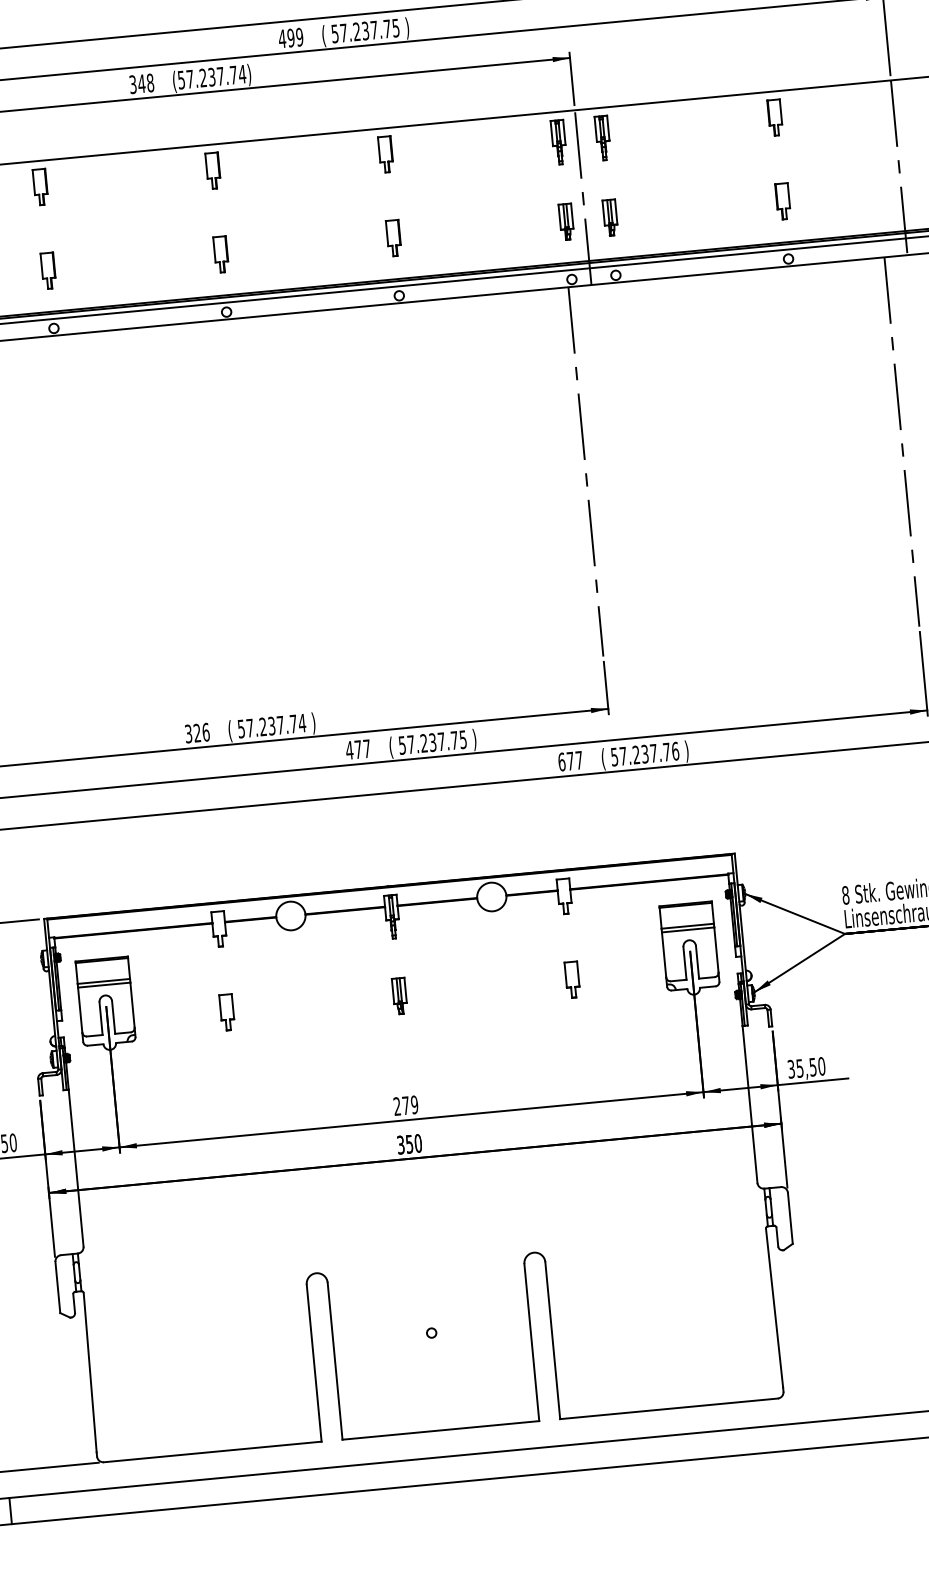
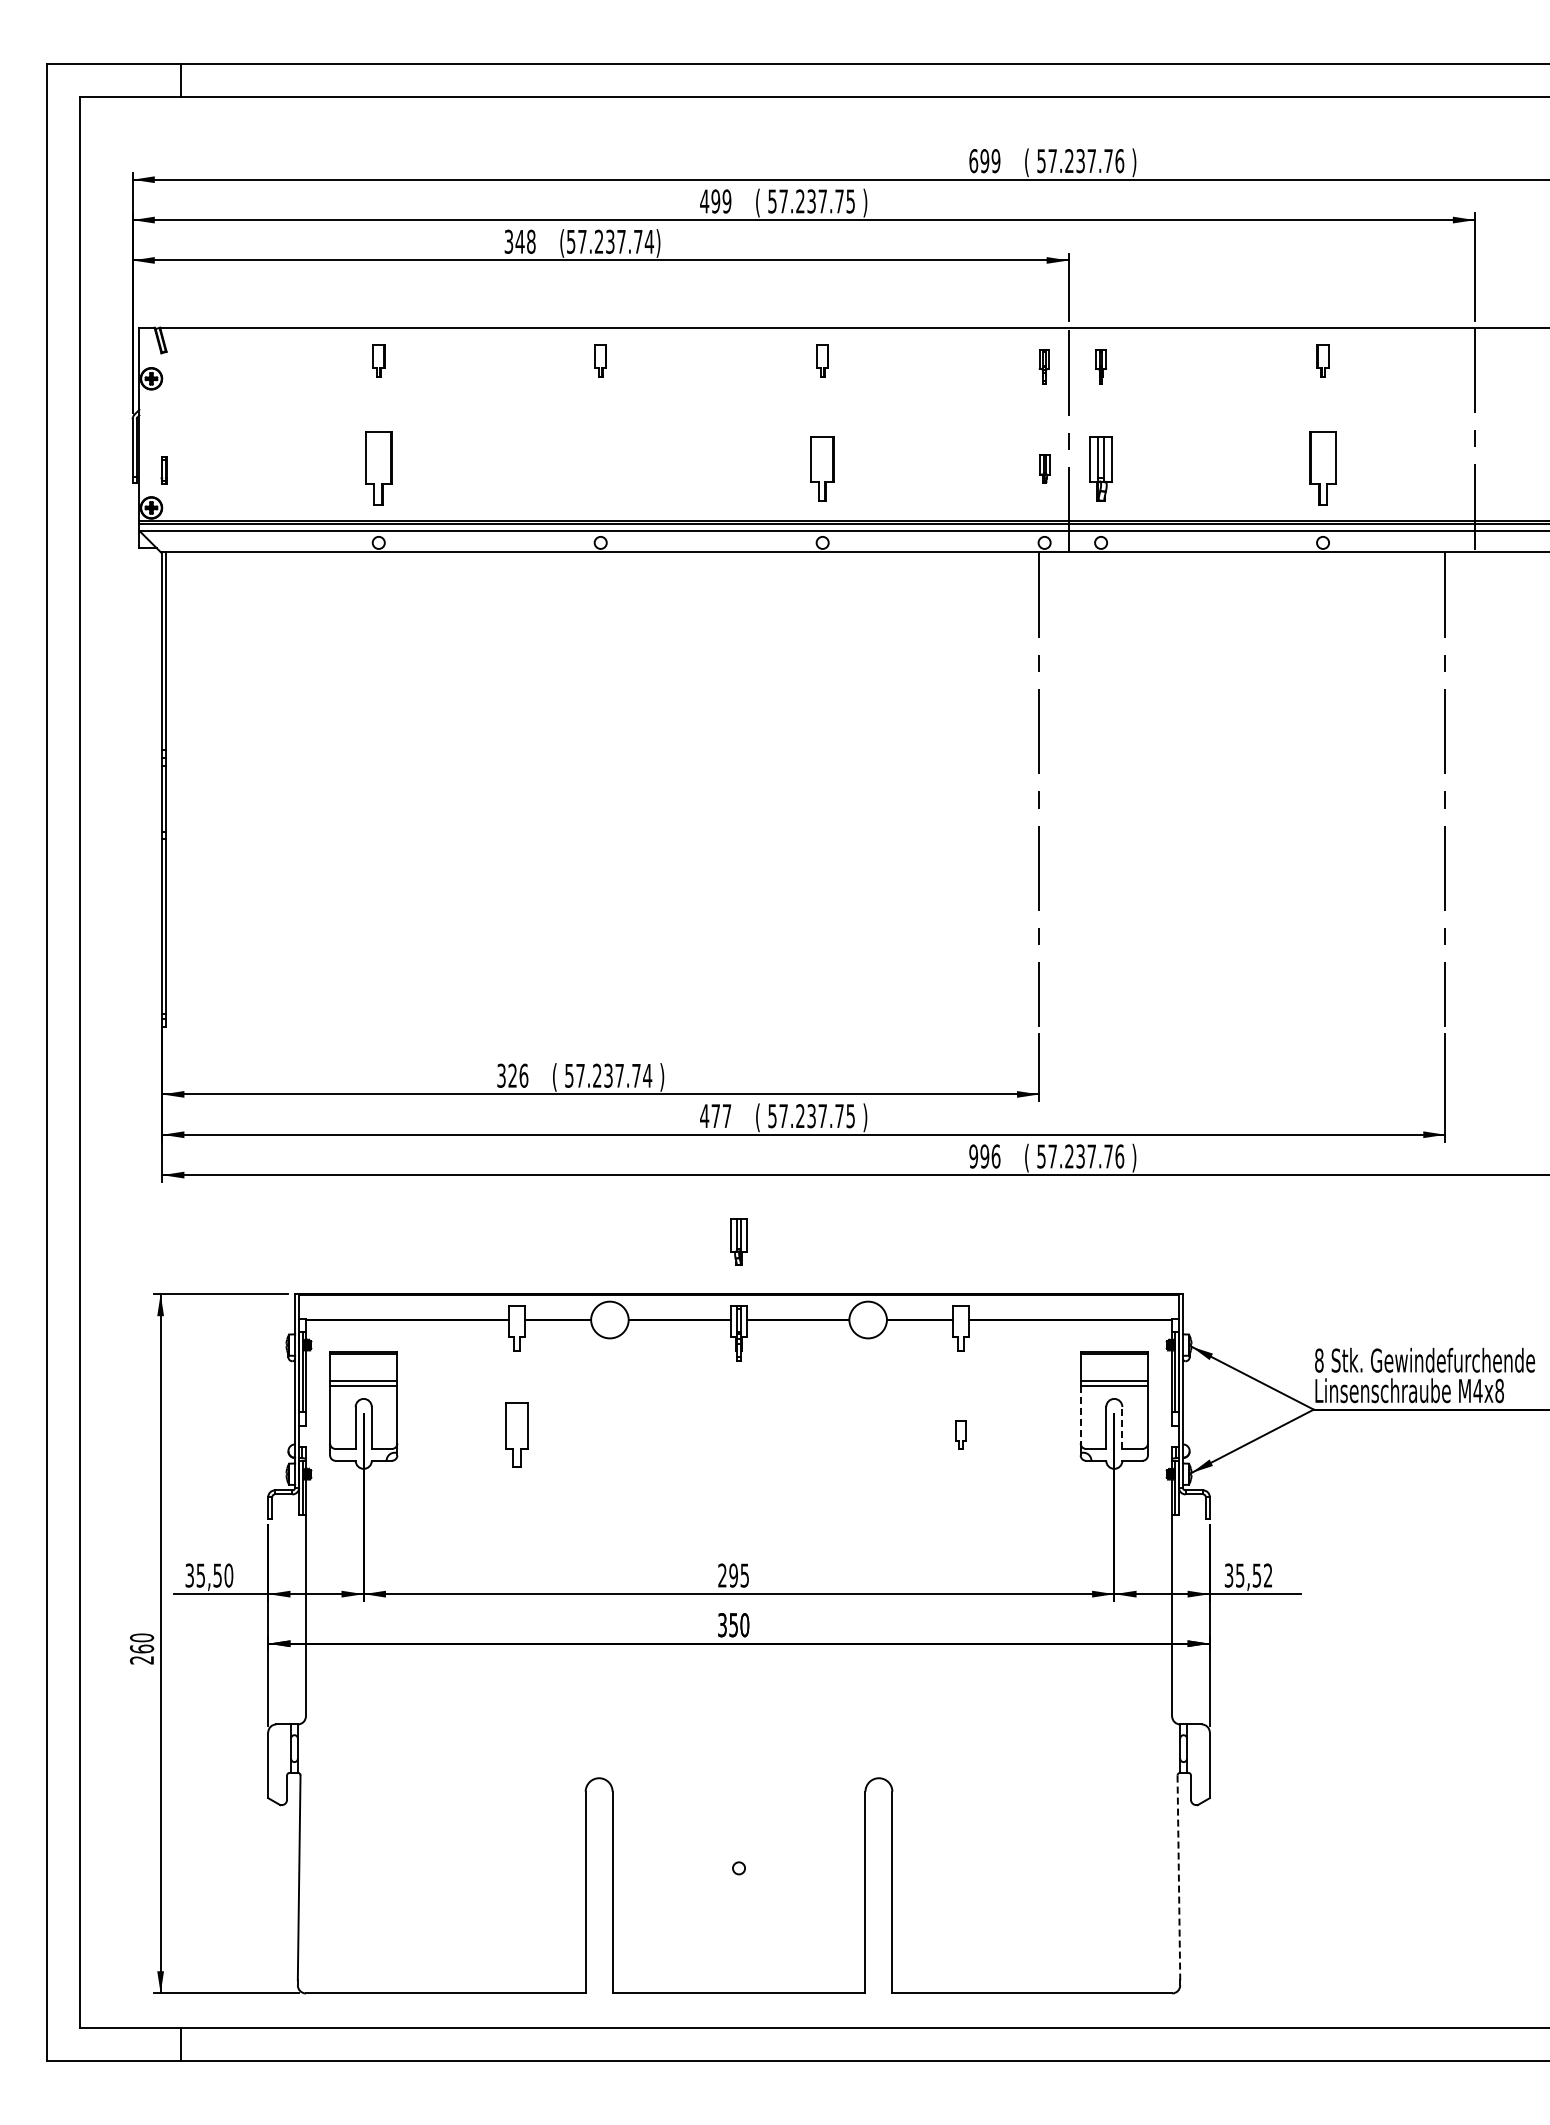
part: (774, 117) -> (1322, 360), size x0.7
part: (603, 138) -> (1101, 366), size x0.6
part: (558, 142) -> (1044, 366), size x0.6
part: (385, 153) -> (822, 360), size x0.7
part: (213, 170) -> (600, 360), size x0.7
part: (40, 186) -> (378, 360), size x0.7
part: (782, 201) -> (1322, 468), size x1.6
part: (609, 217) -> (1100, 468), size x1.4
part: (566, 221) -> (1044, 468), size x0.6
part: (393, 237) -> (822, 468), size x1.4
part: (220, 254) -> (600, 468), removed
part: (48, 270) -> (378, 468), size x1.6
text: (570, 761) -> (984, 1156), 677 -> 996
line: (663, 954) -> (1080, 1414), solid -> dashed
line: (697, 961) -> (1122, 1427), solid -> dashed
part: (572, 979) -> (960, 1434), size x0.6
part: (399, 995) -> (738, 1241), moved
part: (226, 1011) -> (516, 1434), size x1.4
text: (821, 1066) -> (1267, 1575), 35,50 -> 35,52
text: (410, 1105) -> (739, 1575), 279 -> 295
line: (774, 1308) -> (1178, 1878), solid -> dashed

